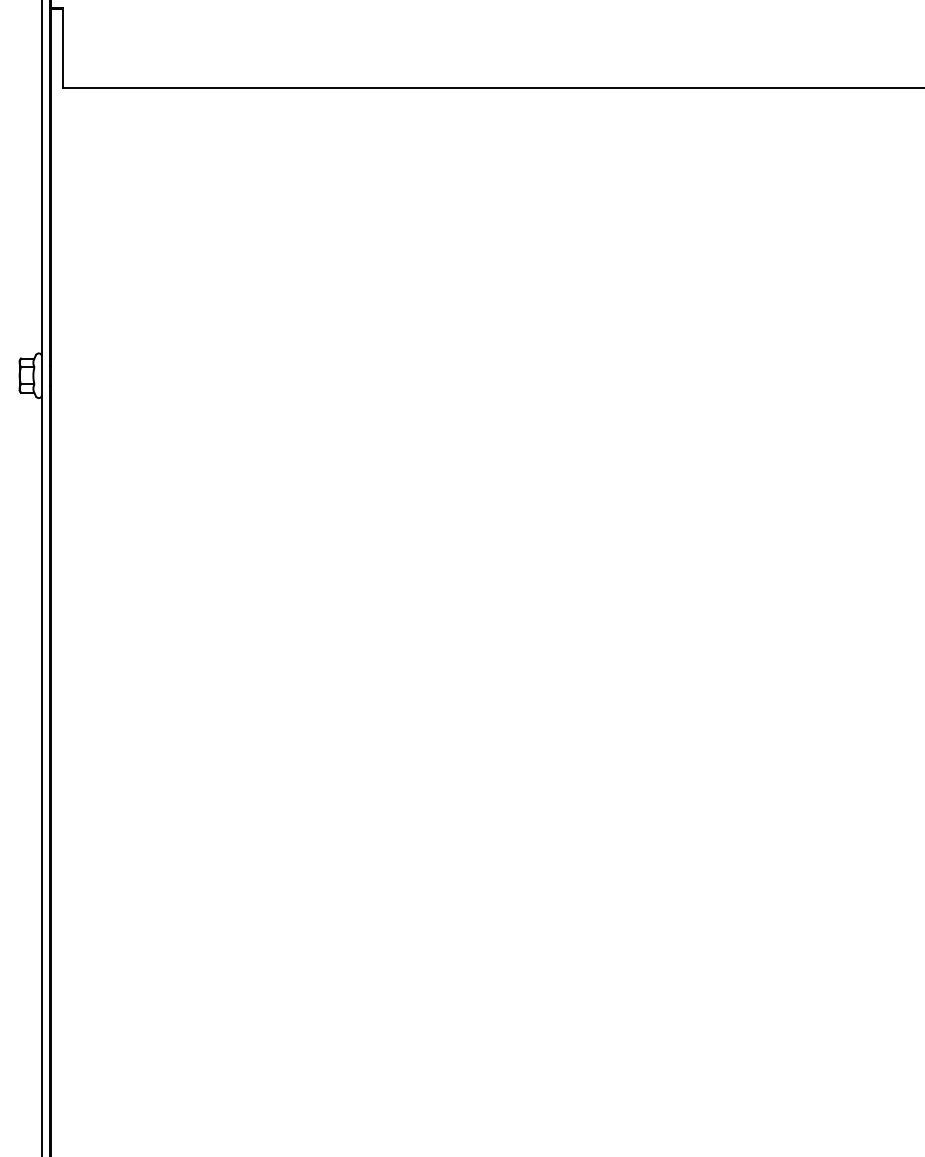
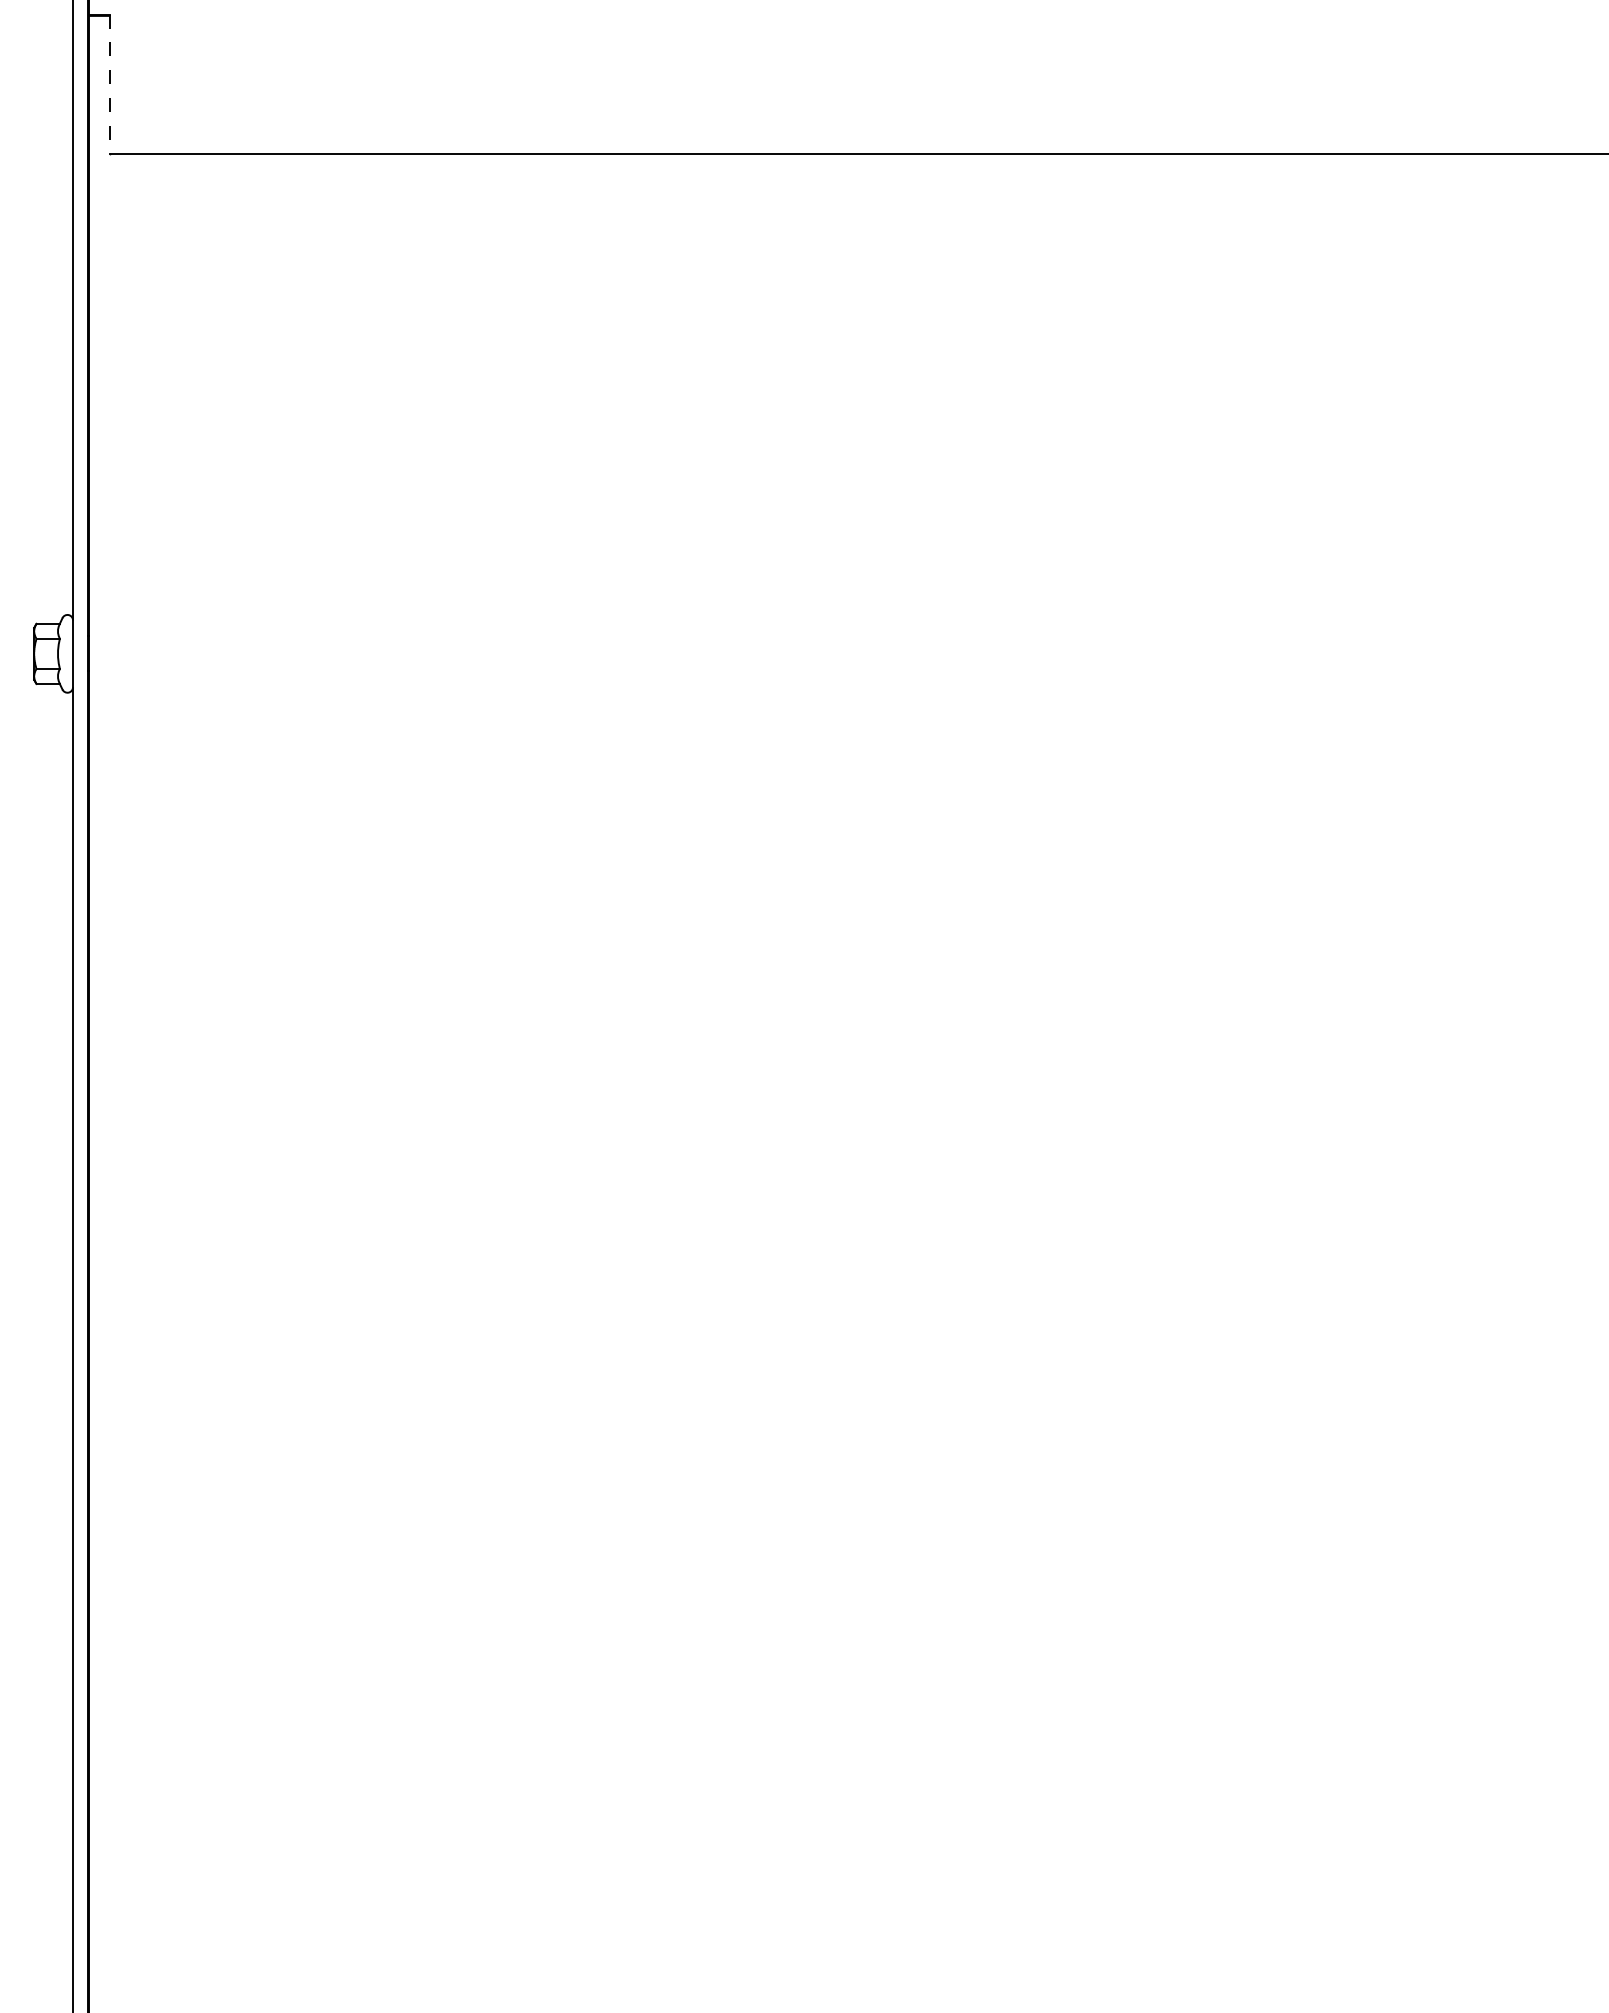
line: (63, 48) -> (110, 84), solid -> dashed

